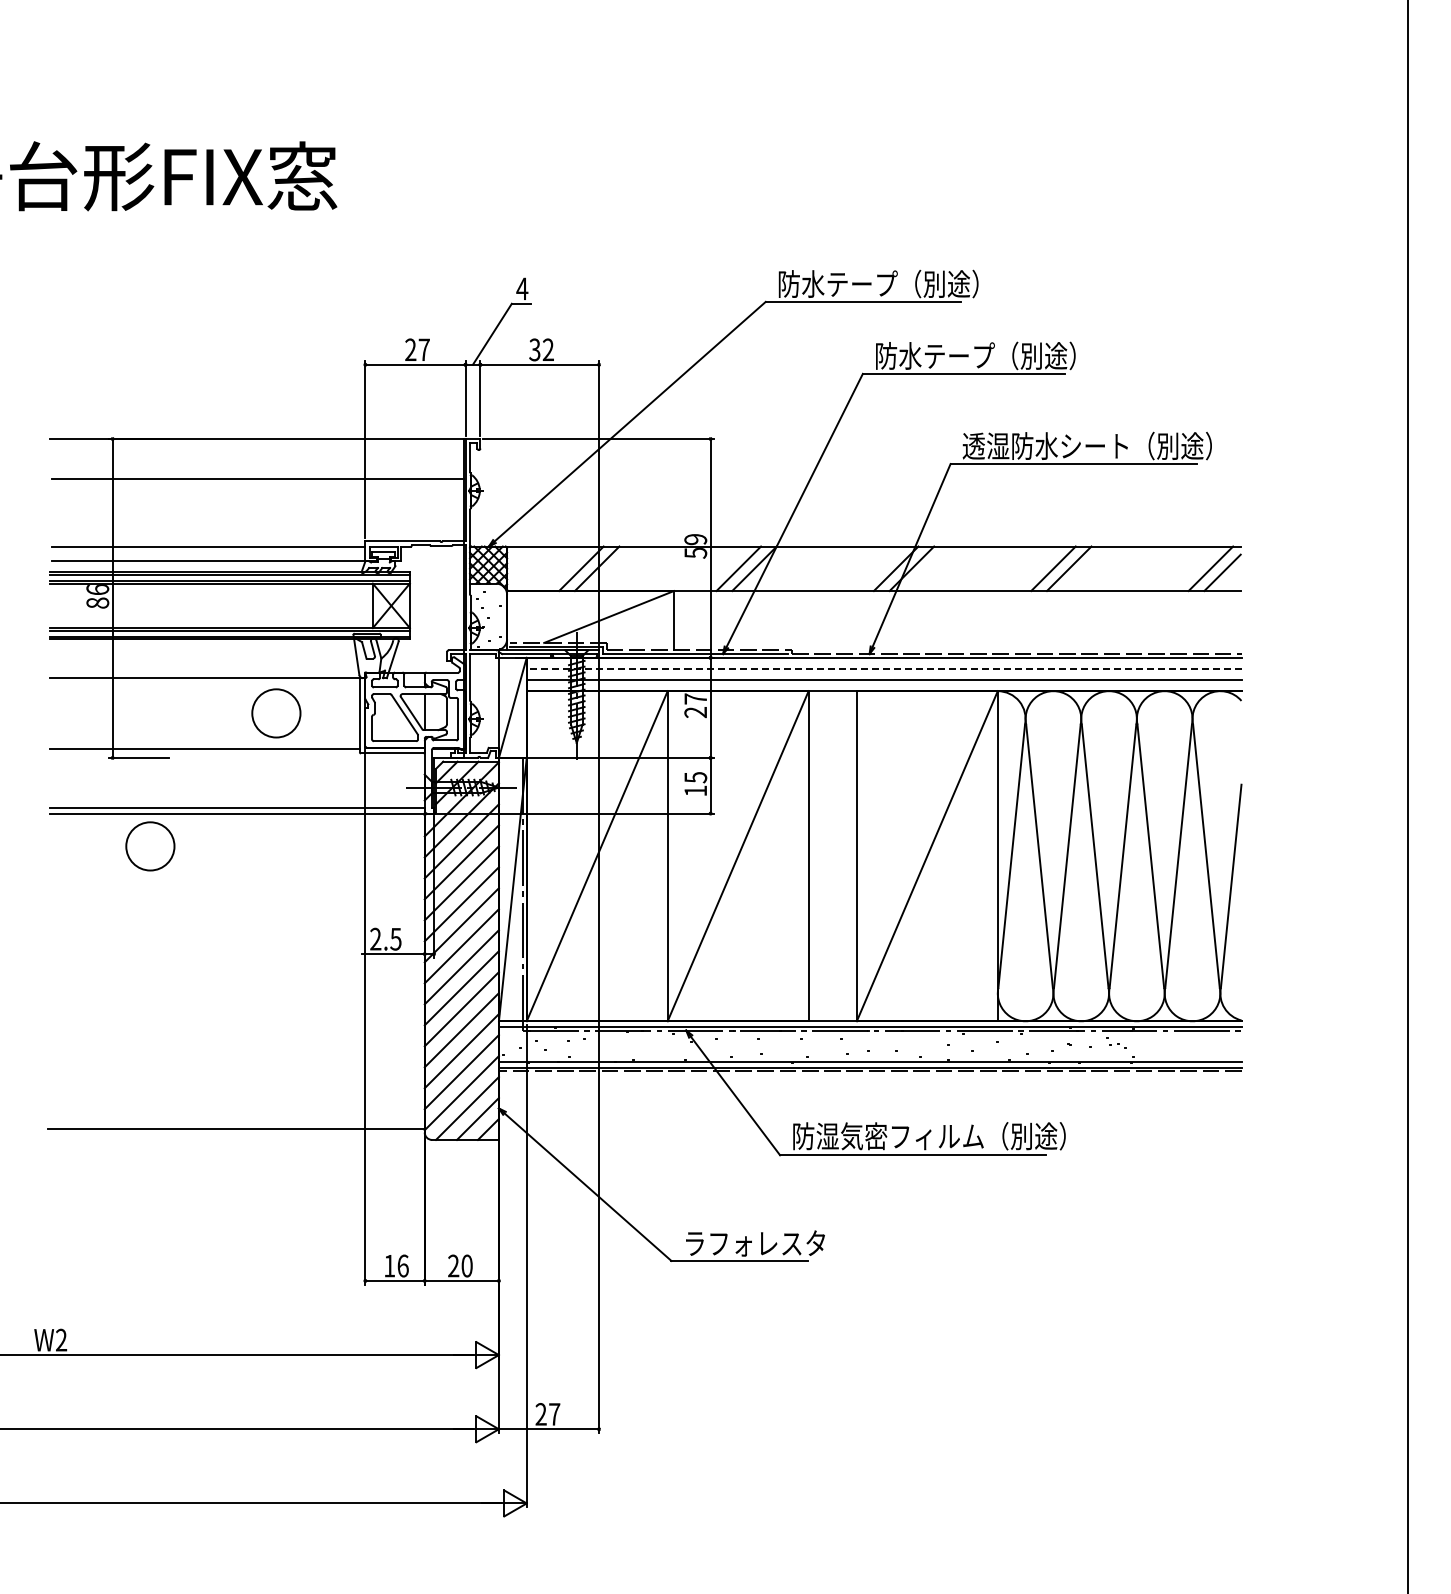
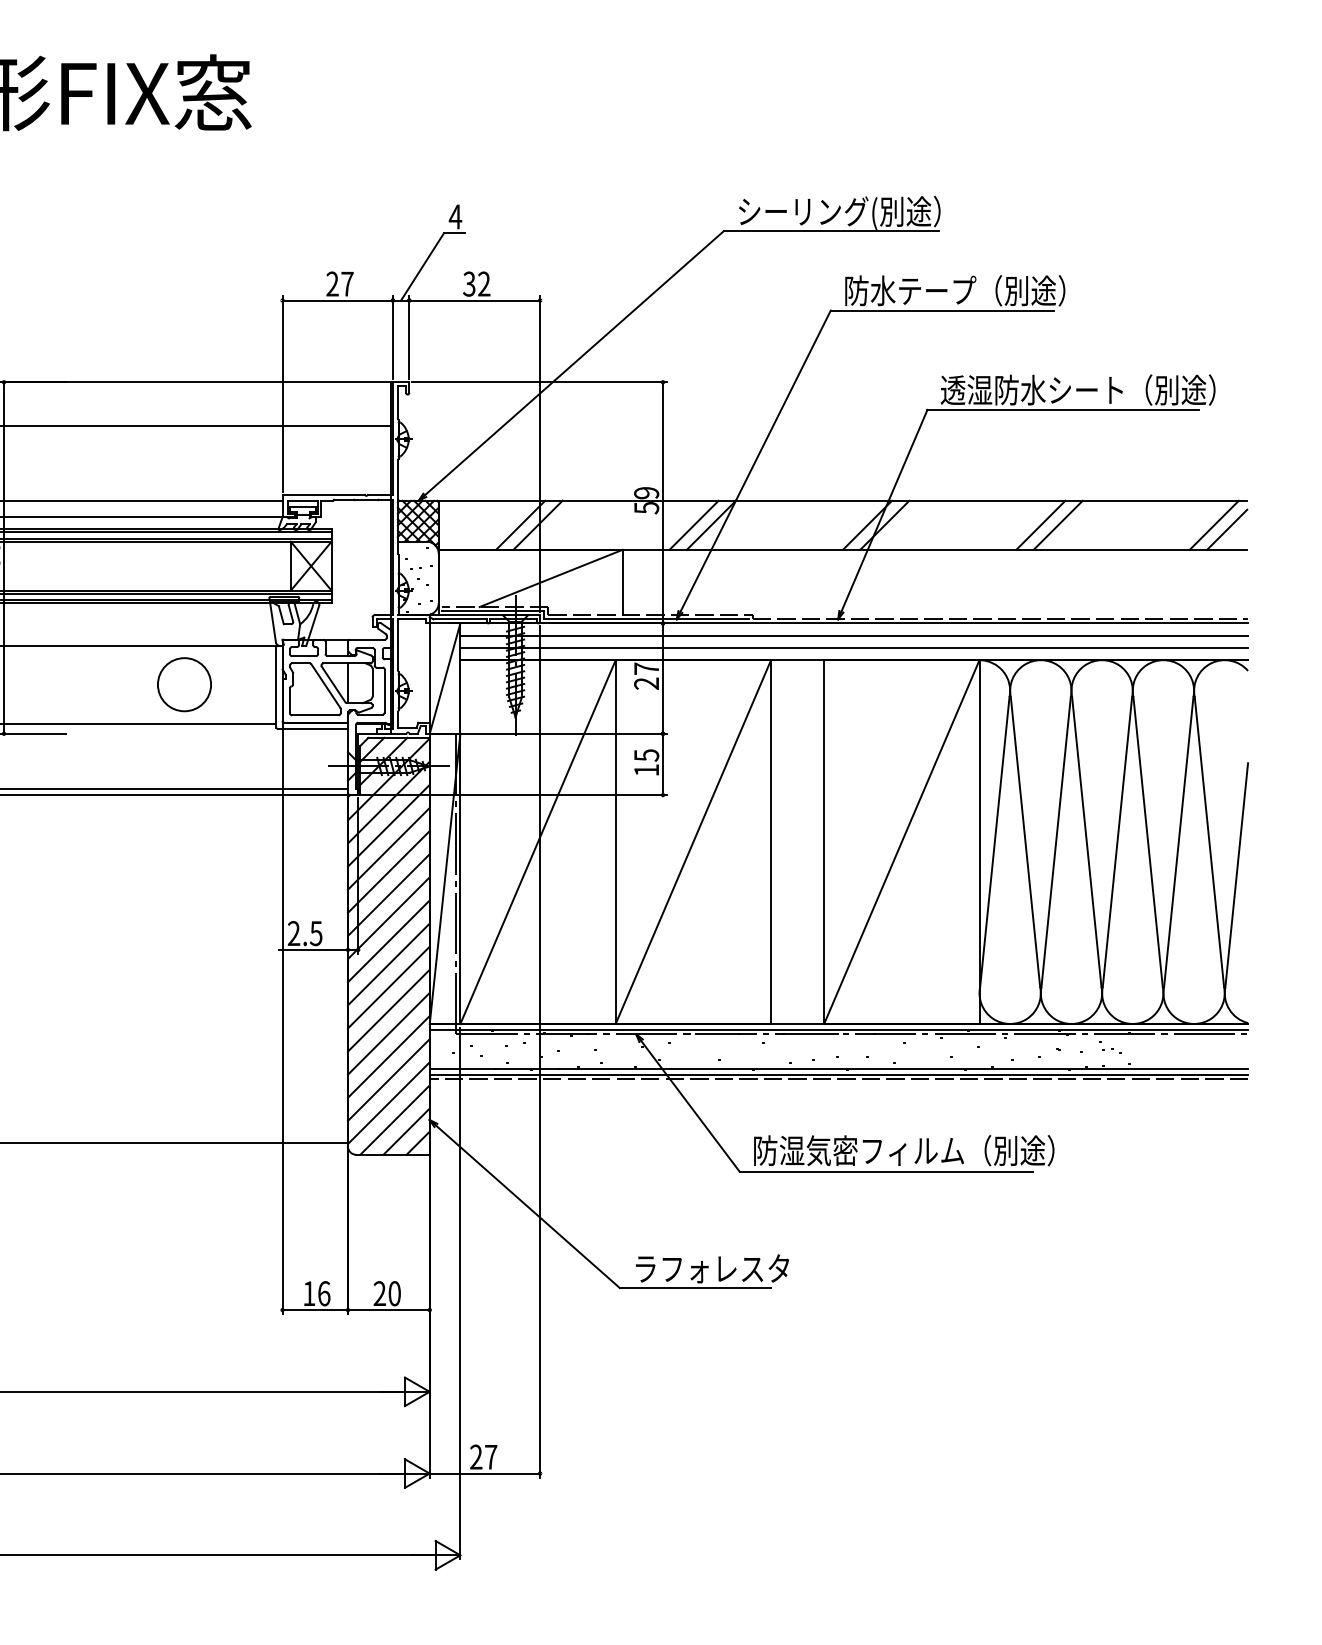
text: (878, 284) -> (848, 212), 防水テープ（別途） -> シーリング(別途）
line: (883, 668) -> (853, 635), dashed -> solid
circle: (150, 846) -> (45, 831), removed

